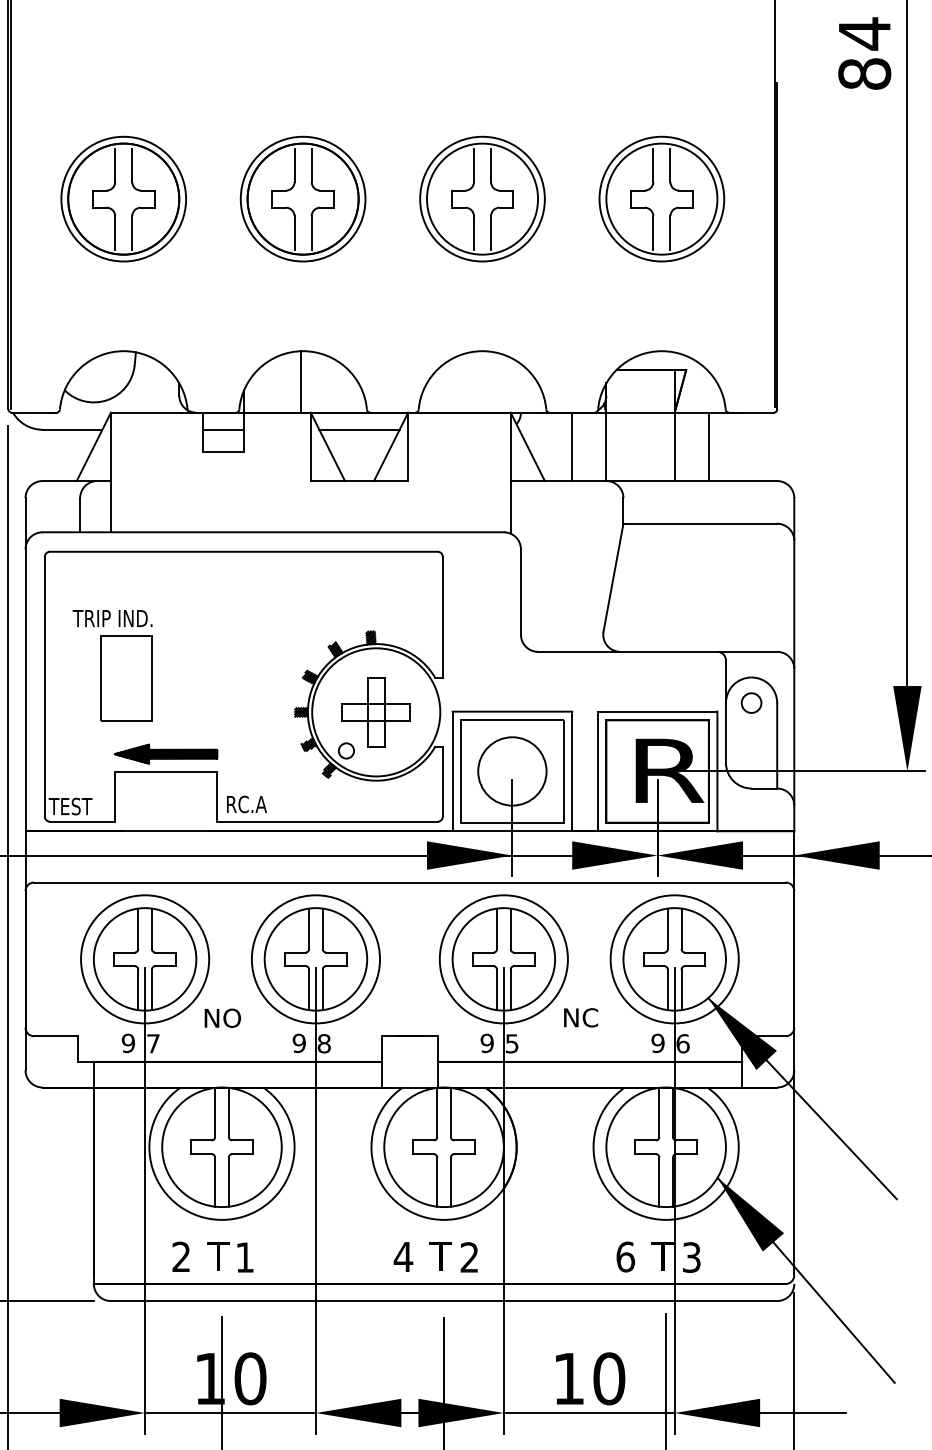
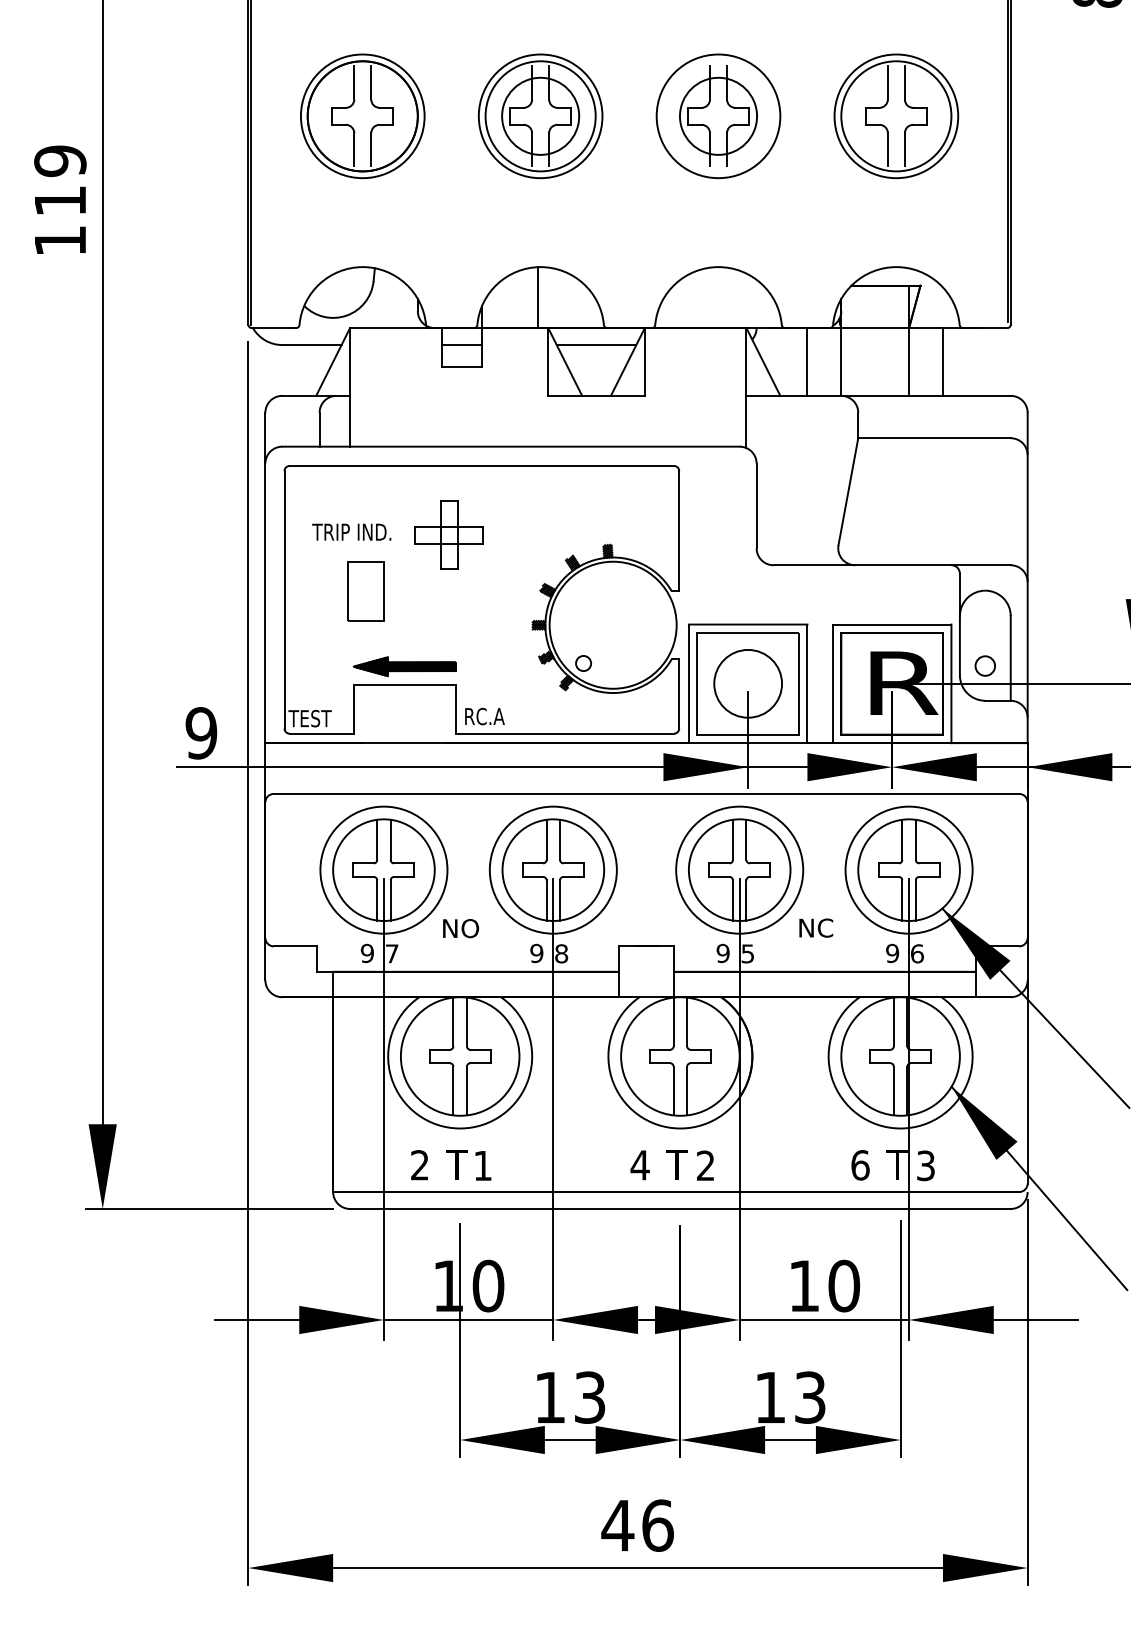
circle: (302, 199) -> (540, 116), size x0.7
circle: (482, 199) -> (718, 116), size x0.7
part: (126, 678) -> (365, 591), size x0.7
circle: (750, 702) -> (984, 665), moved
part: (375, 711) -> (448, 534), moved

